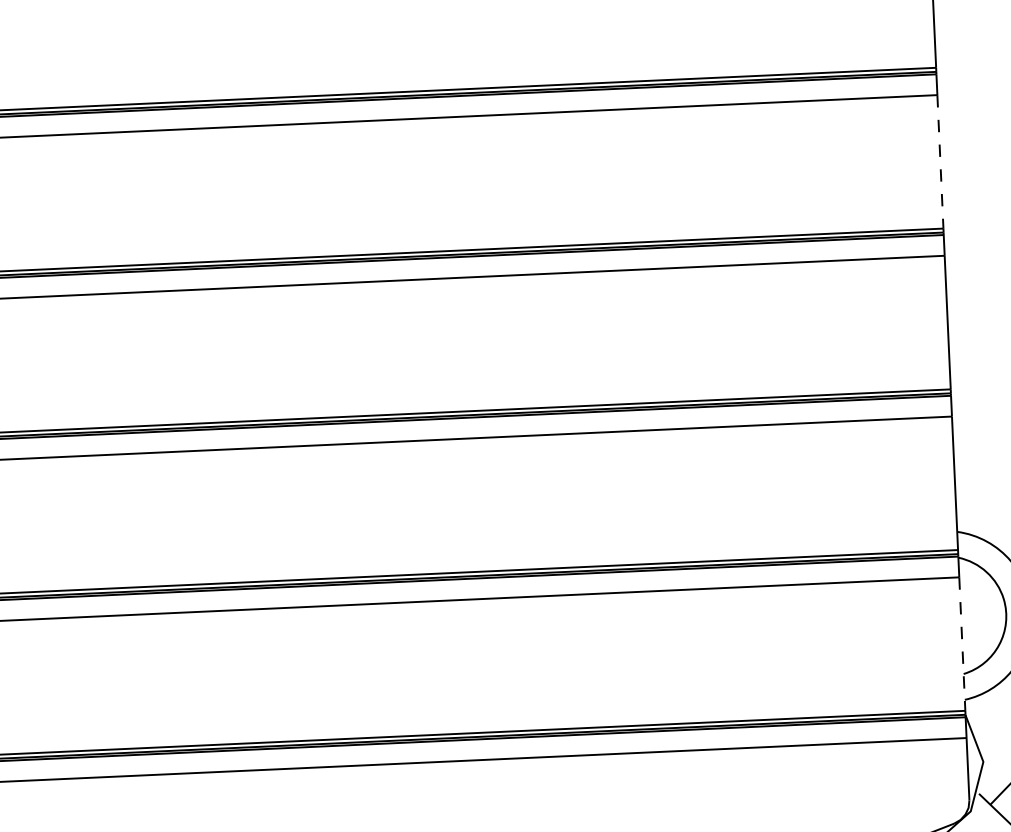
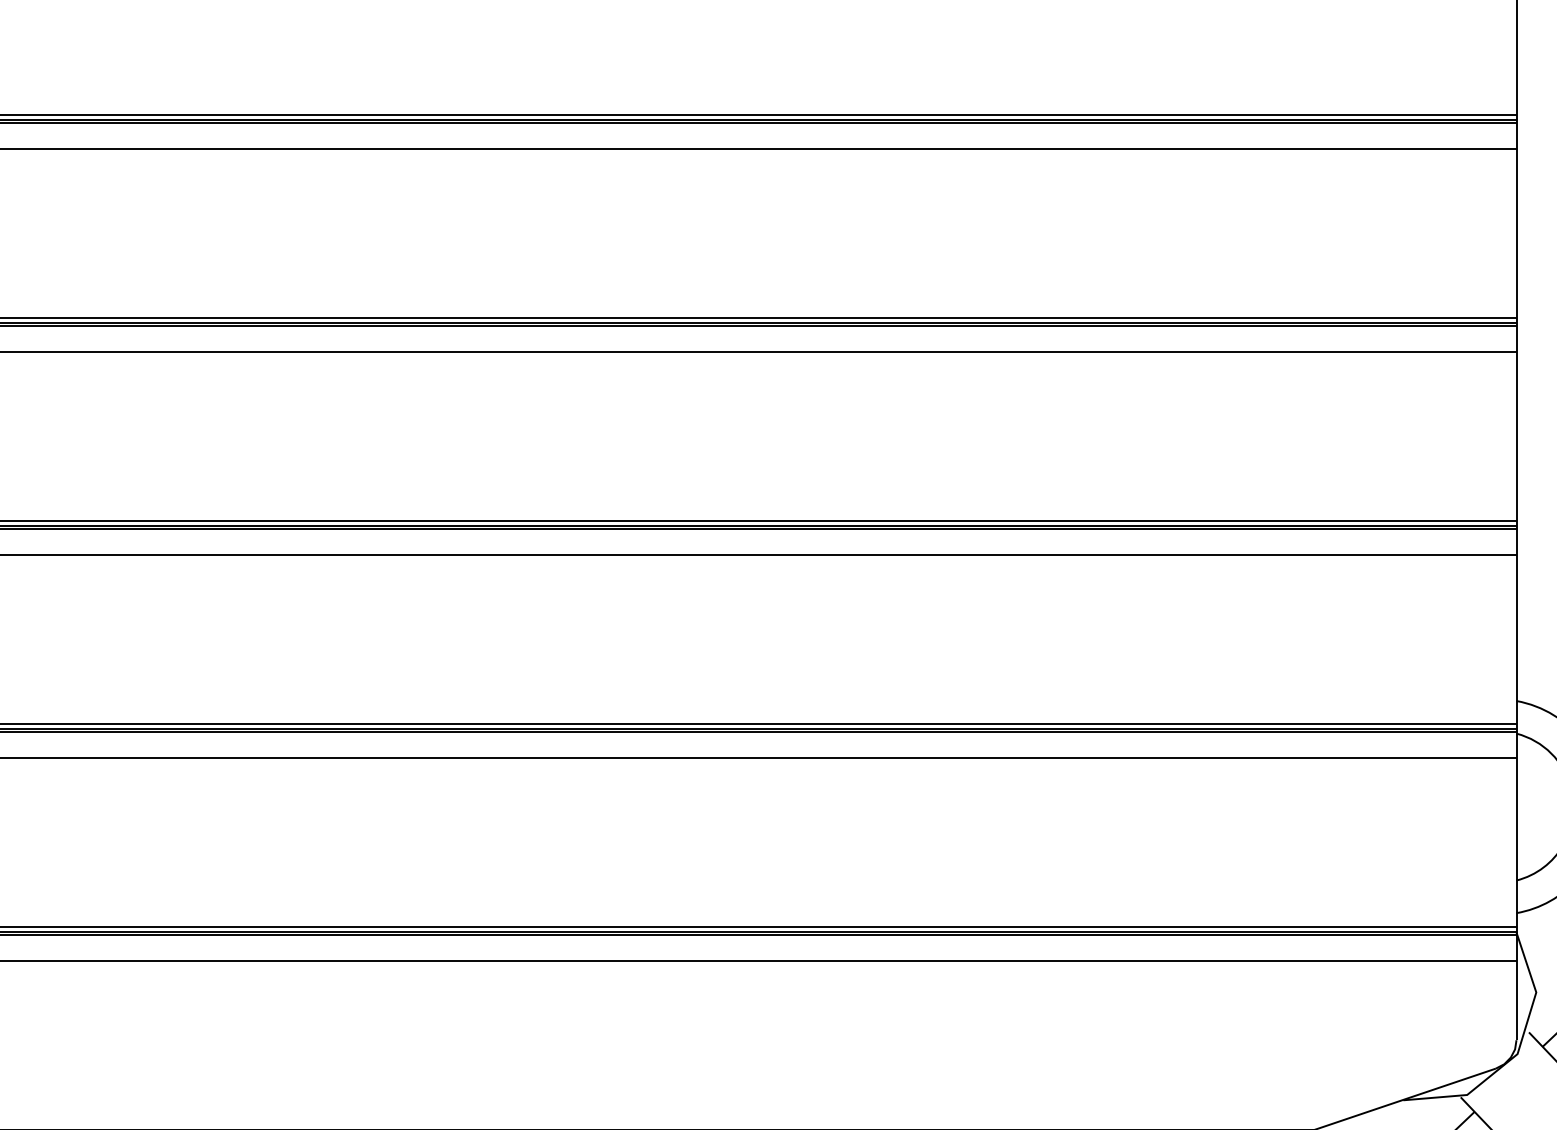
line: (940, 162) -> (1516, 234), dashed -> solid
line: (962, 644) -> (1516, 843), dashed -> solid

